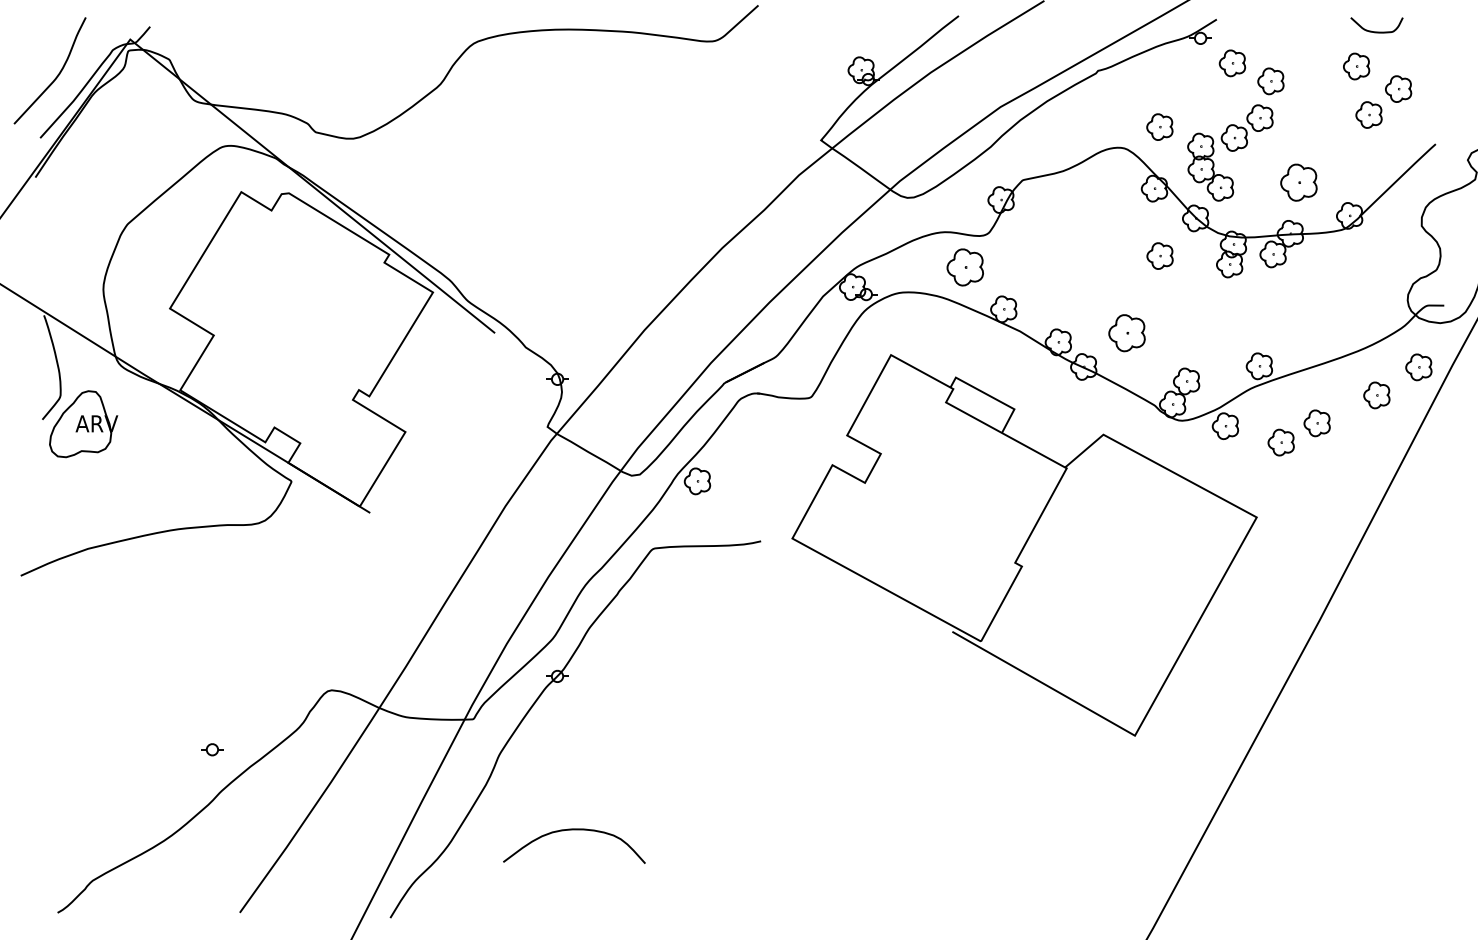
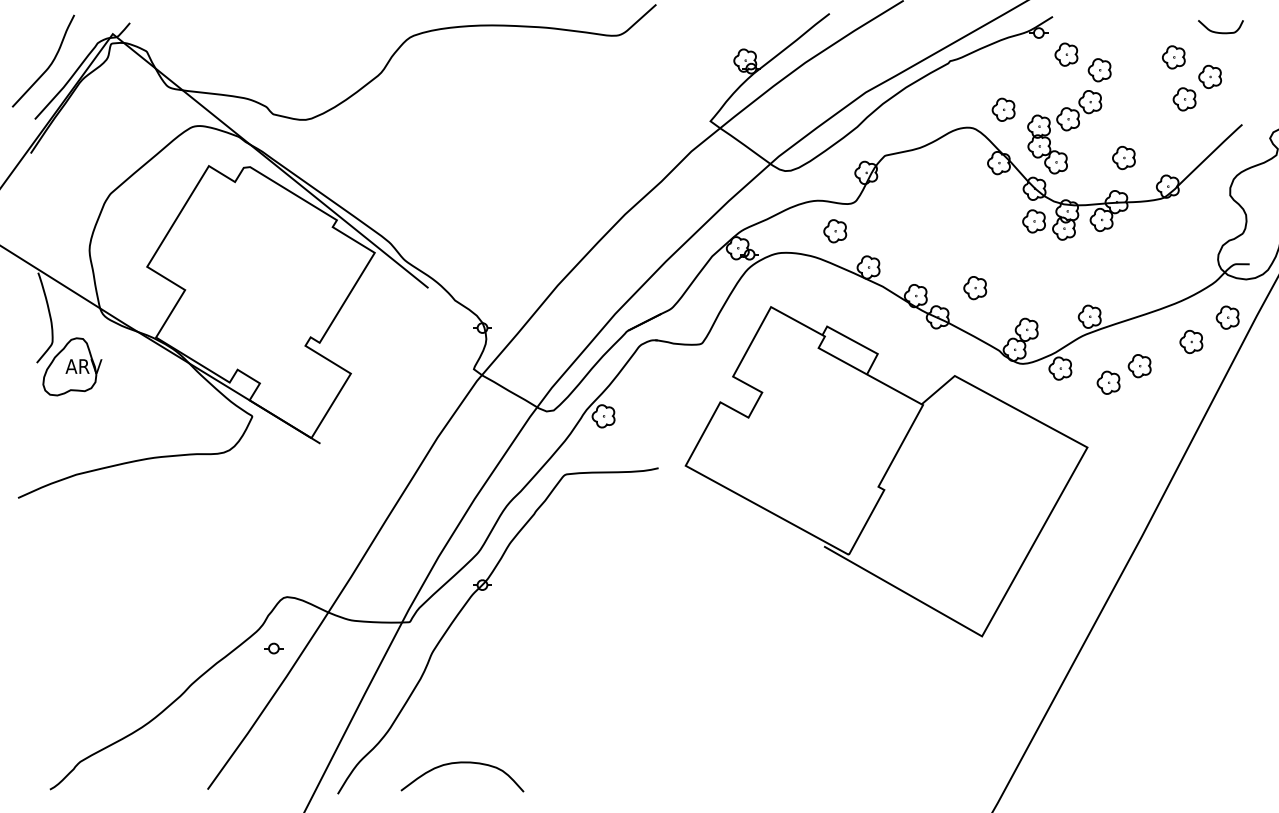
curve: (1376, 31) -> (1220, 32), moved
part: (1298, 182) -> (1123, 157), size x0.71
part: (1159, 255) -> (1033, 220), moved
part: (964, 267) -> (834, 231), size x0.71
part: (1126, 332) -> (974, 287), size x0.71
part: (212, 749) -> (273, 648), moved
curve: (574, 830) -> (462, 763), moved

